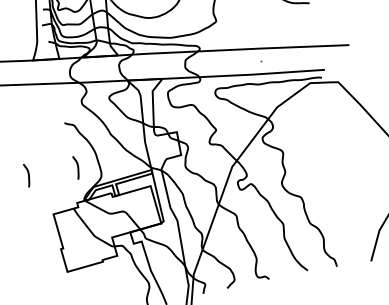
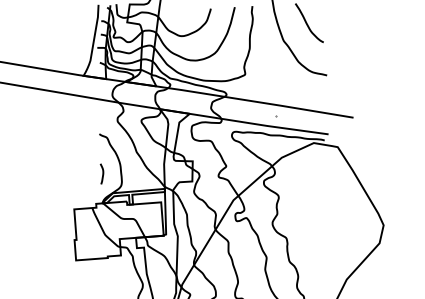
curve: (27, 174) -> (59, 171), removed

